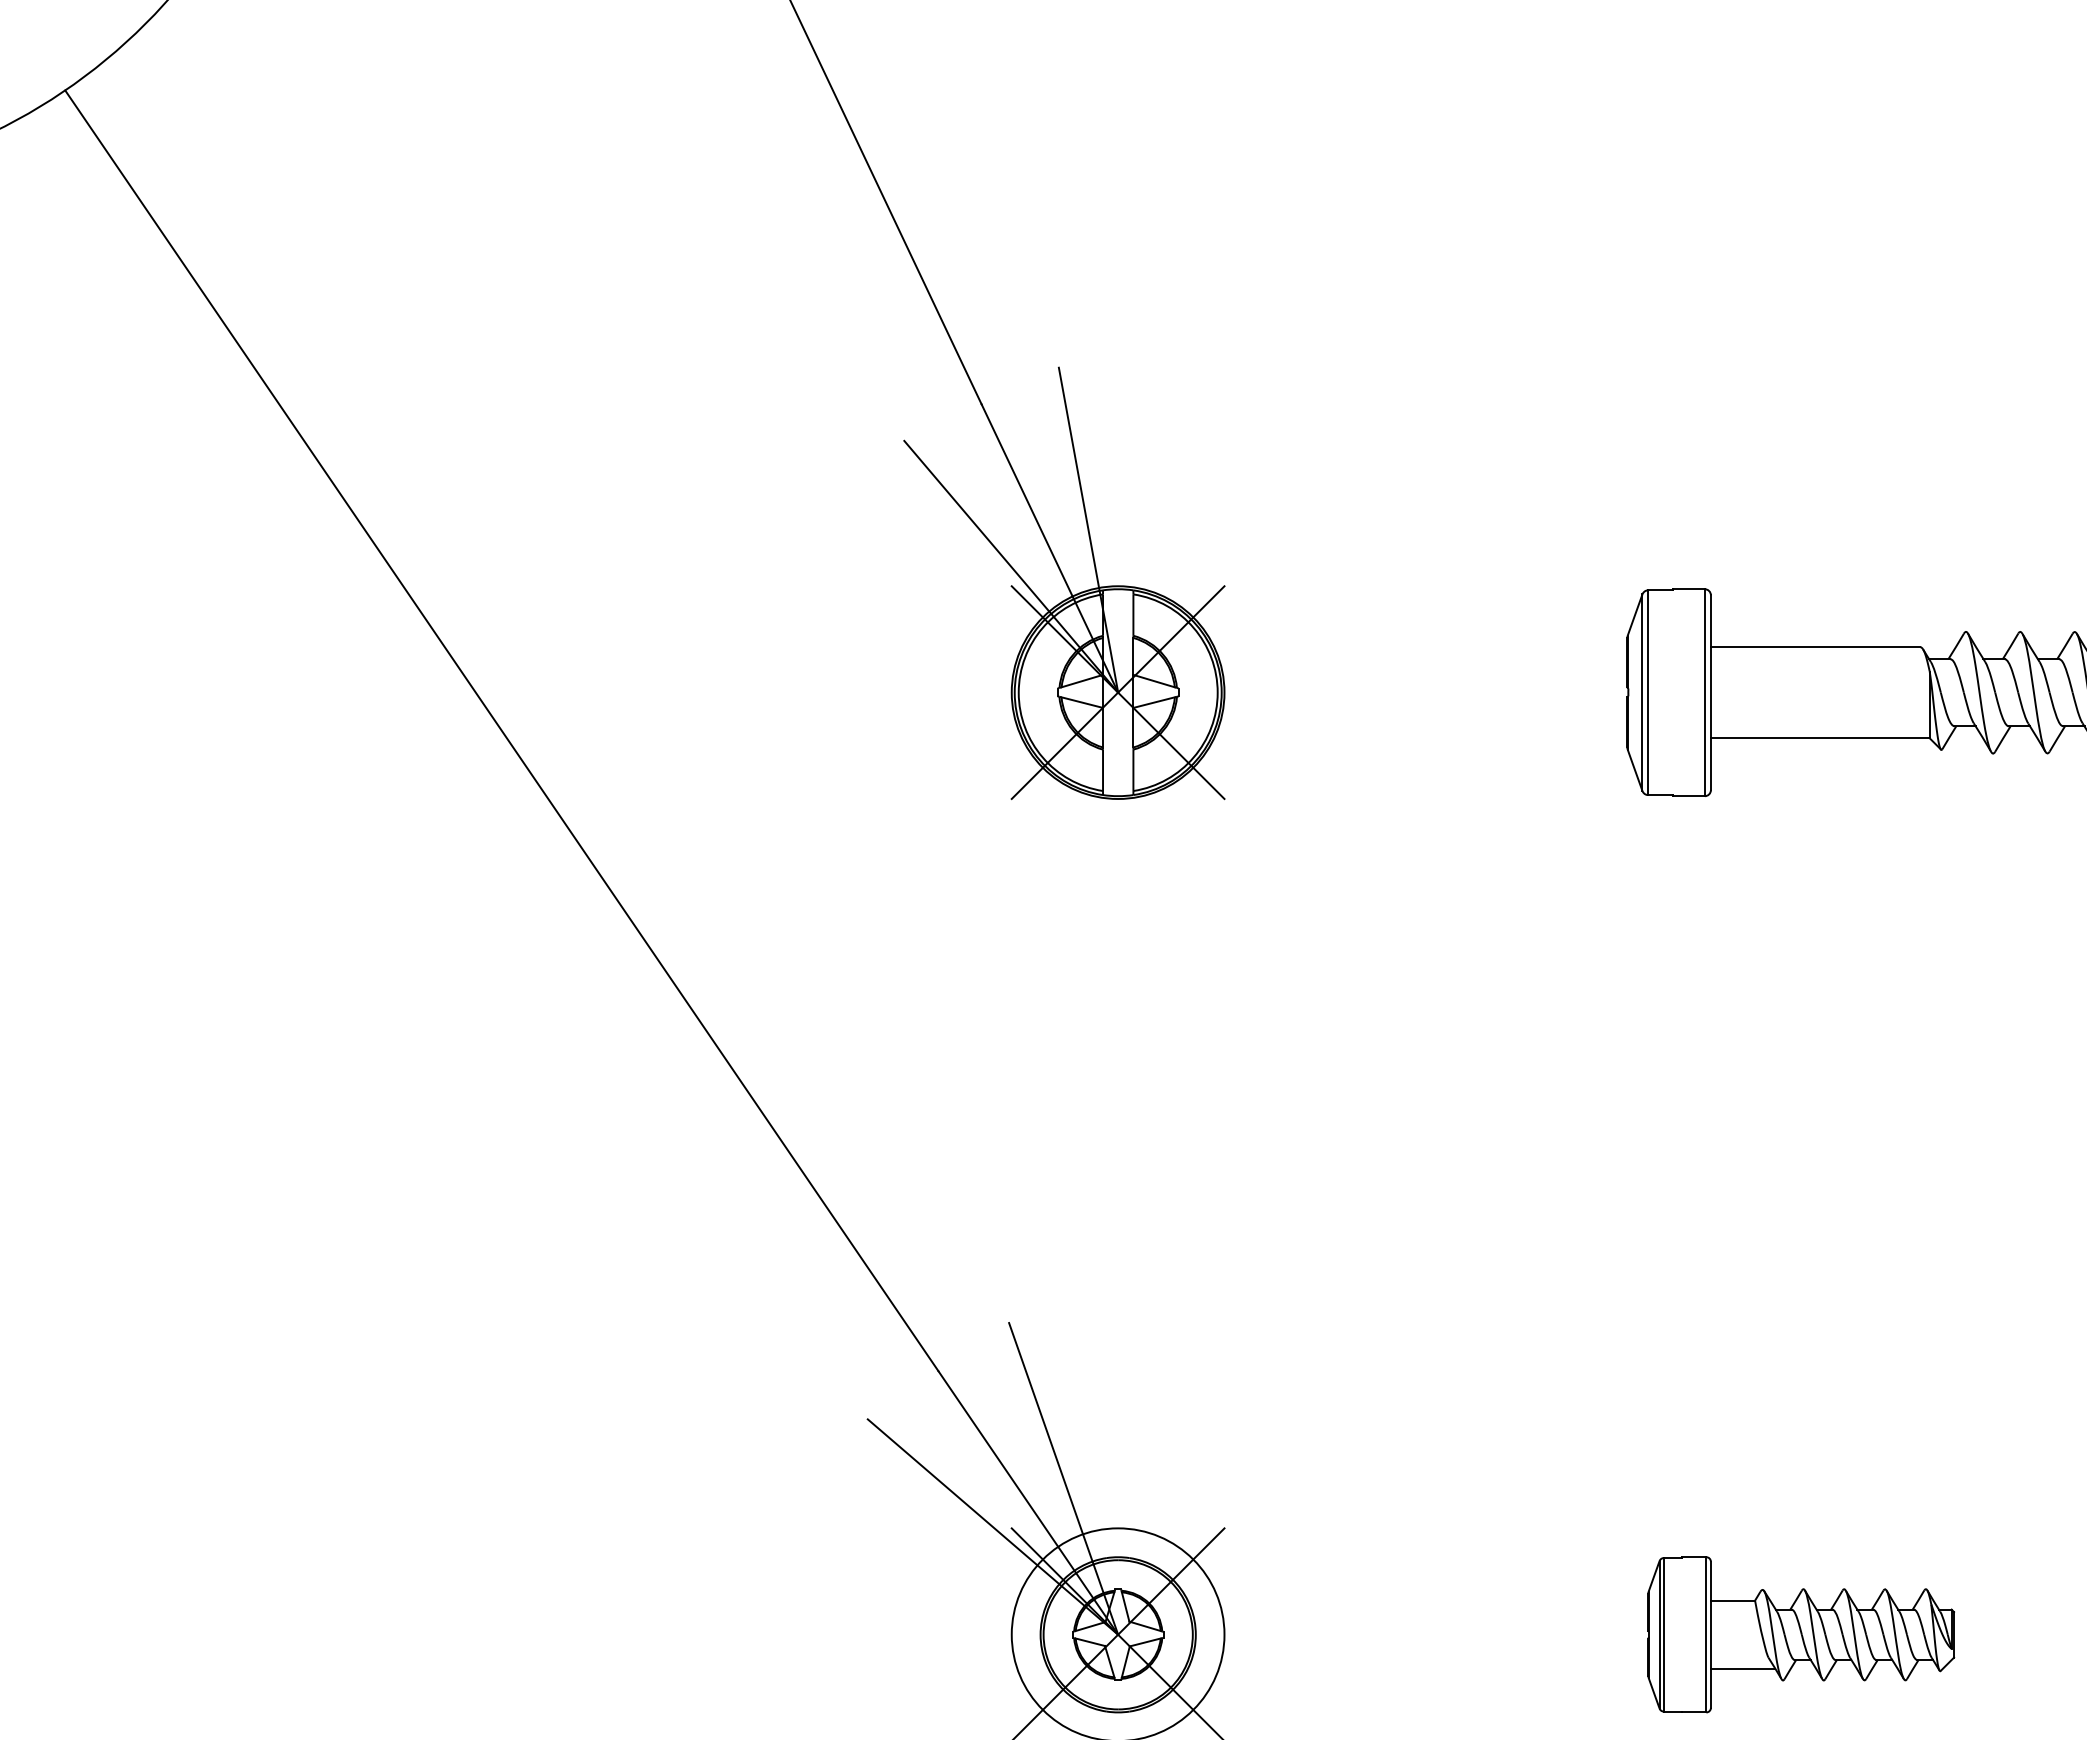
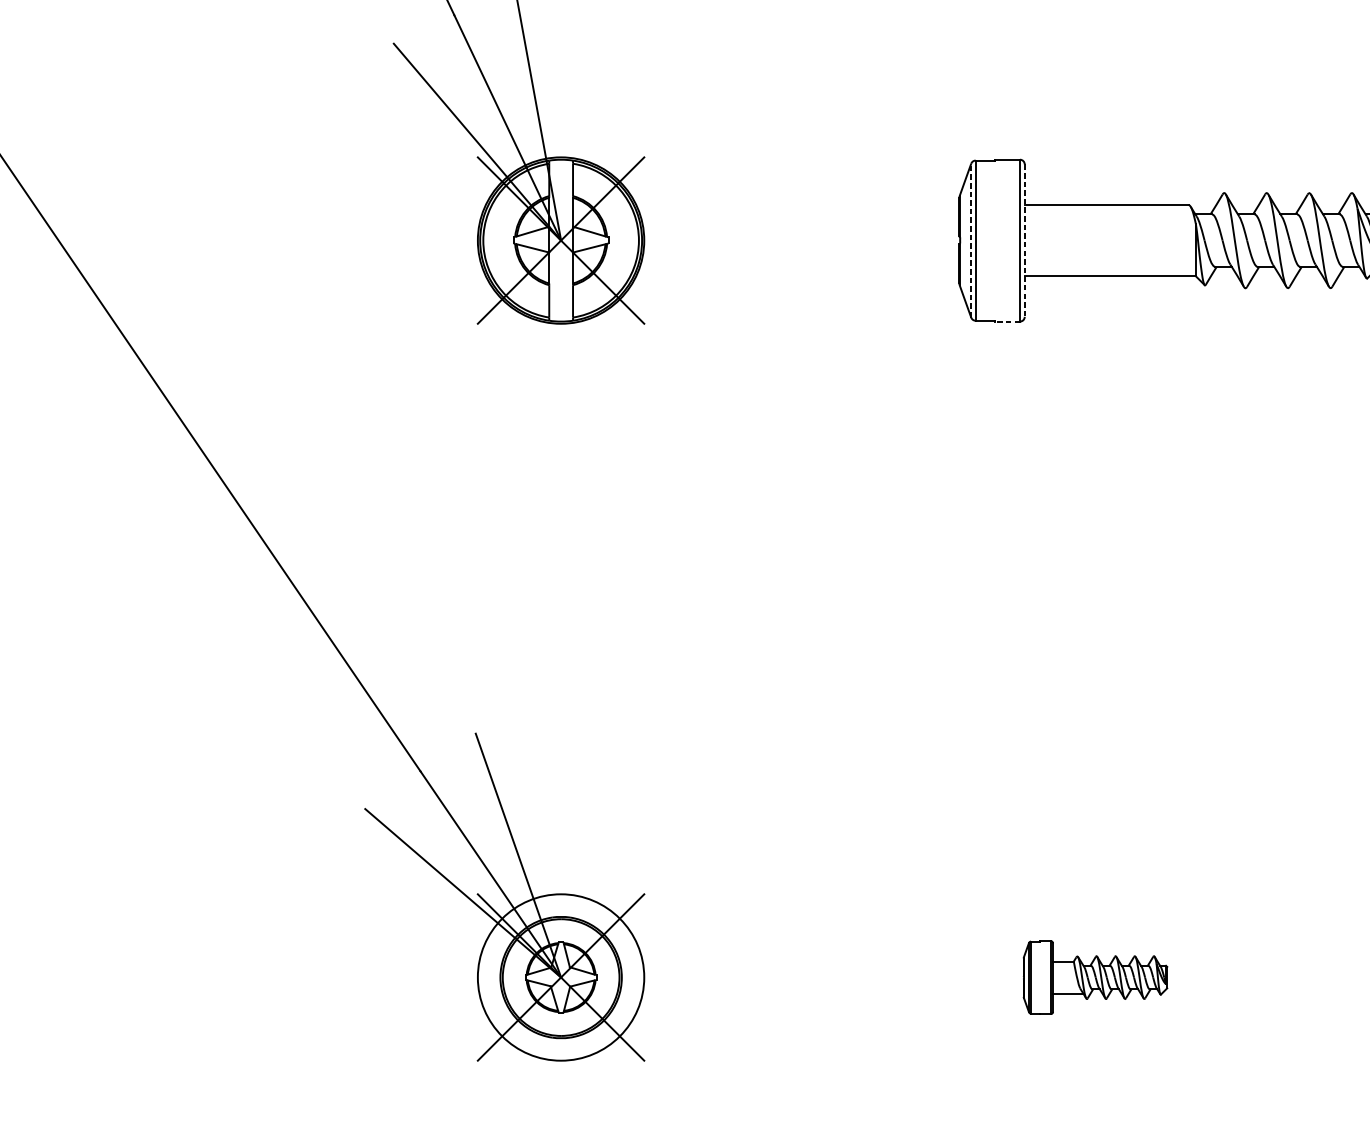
line: (1642, 692) -> (971, 240), solid -> dashed
line: (1710, 693) -> (1024, 241), solid -> dashed
line: (1688, 796) -> (1007, 321), solid -> dashed
part: (1801, 1634) -> (1095, 977), size x0.6

